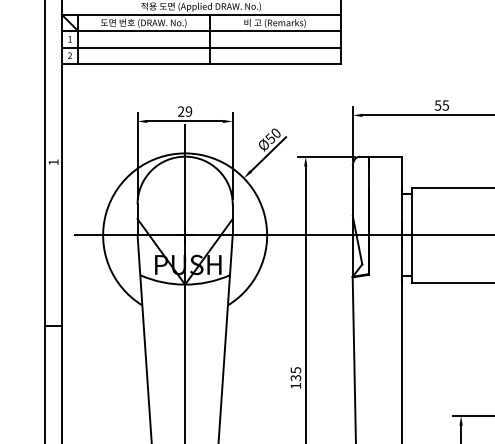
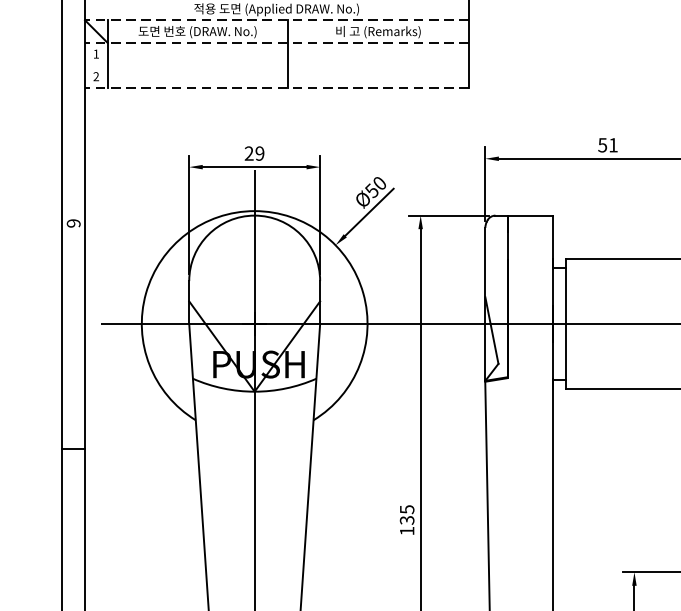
line: (200, 14) -> (275, 19), solid -> dashed
line: (200, 31) -> (275, 43), solid -> dashed
line: (200, 47) -> (275, 65), removed
line: (200, 63) -> (275, 87), solid -> dashed
text: (445, 105) -> (612, 145), 55 -> 51
text: (53, 162) -> (73, 223), 1 -> 9

